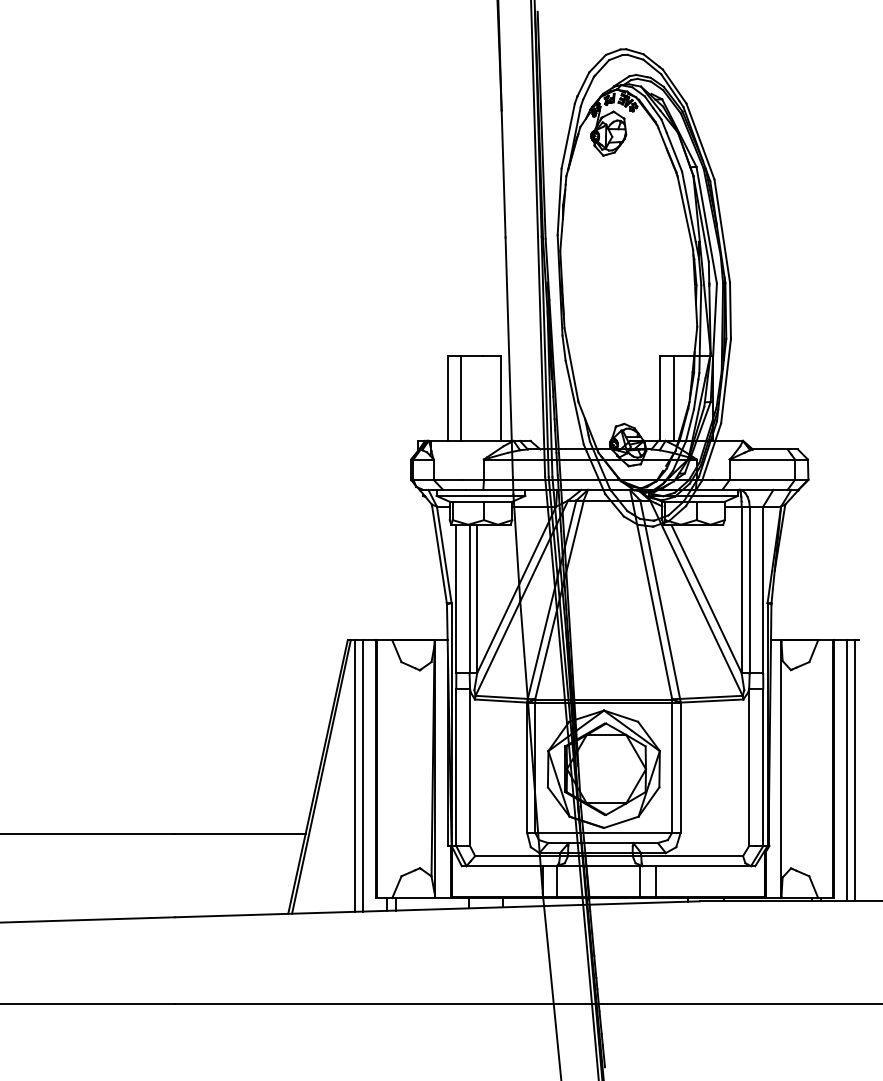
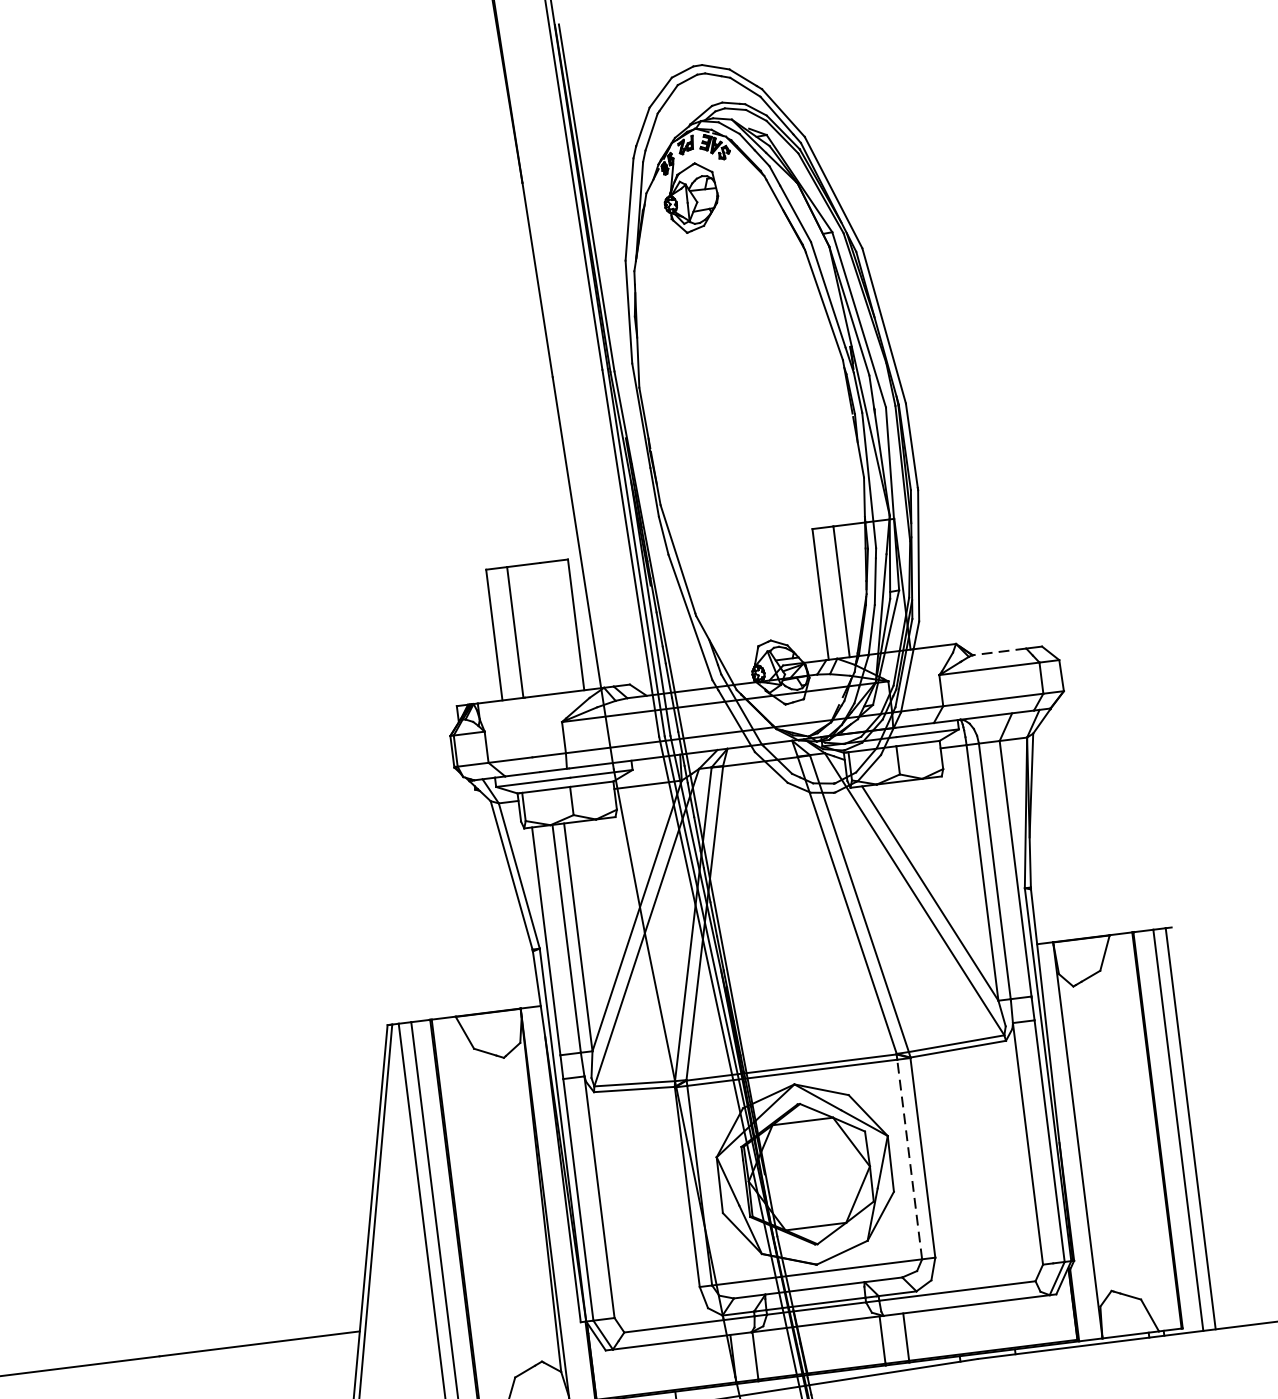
line: (769, 449) -> (998, 652), solid -> dashed
line: (672, 767) -> (910, 1158), solid -> dashed

